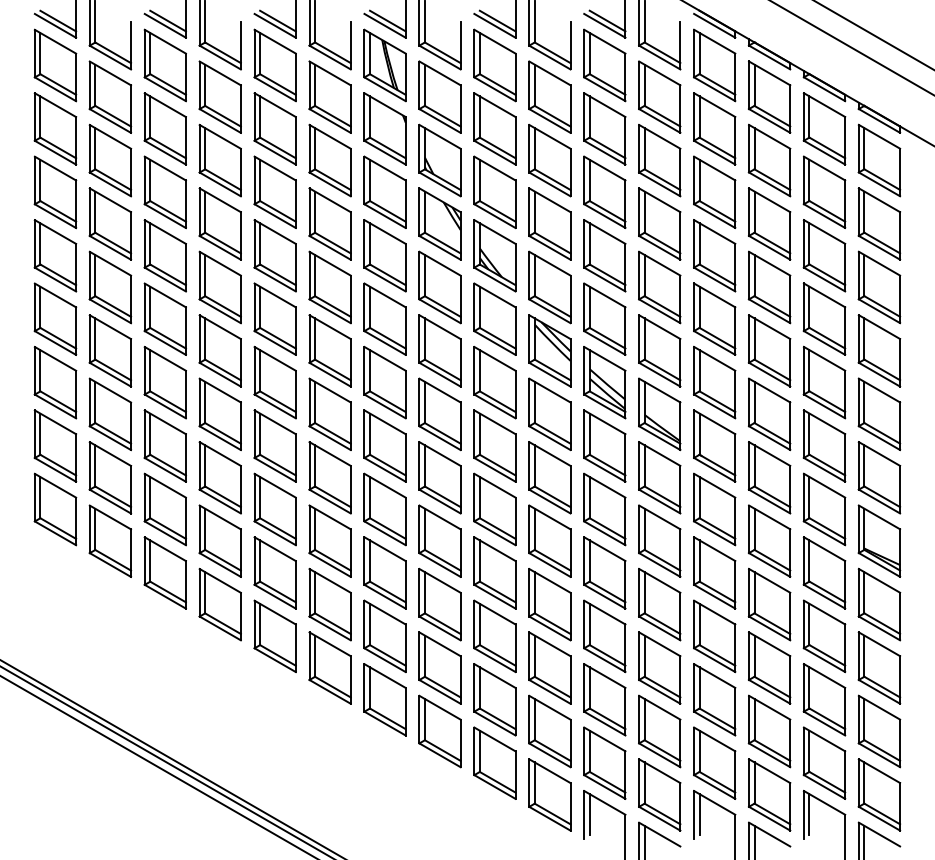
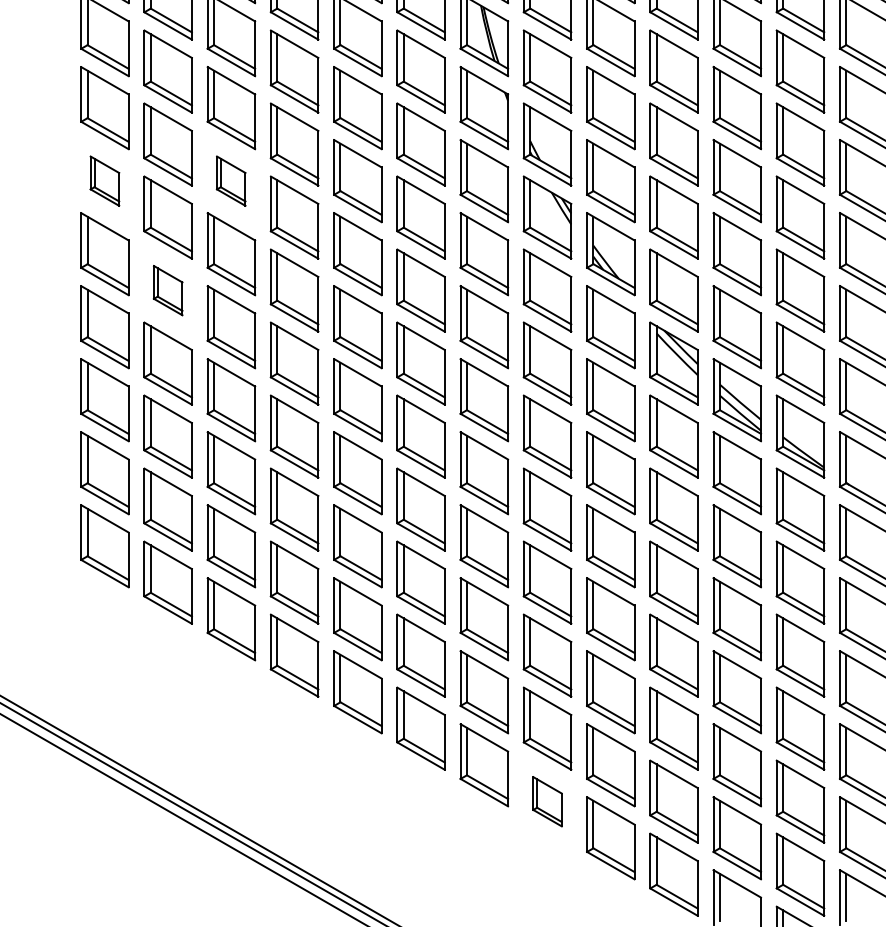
part: (55, 192) -> (104, 181), size x0.6
part: (164, 192) -> (230, 181), size x0.6
part: (110, 287) -> (168, 290), size x0.6
part: (439, 731) -> (546, 801), size x0.6

